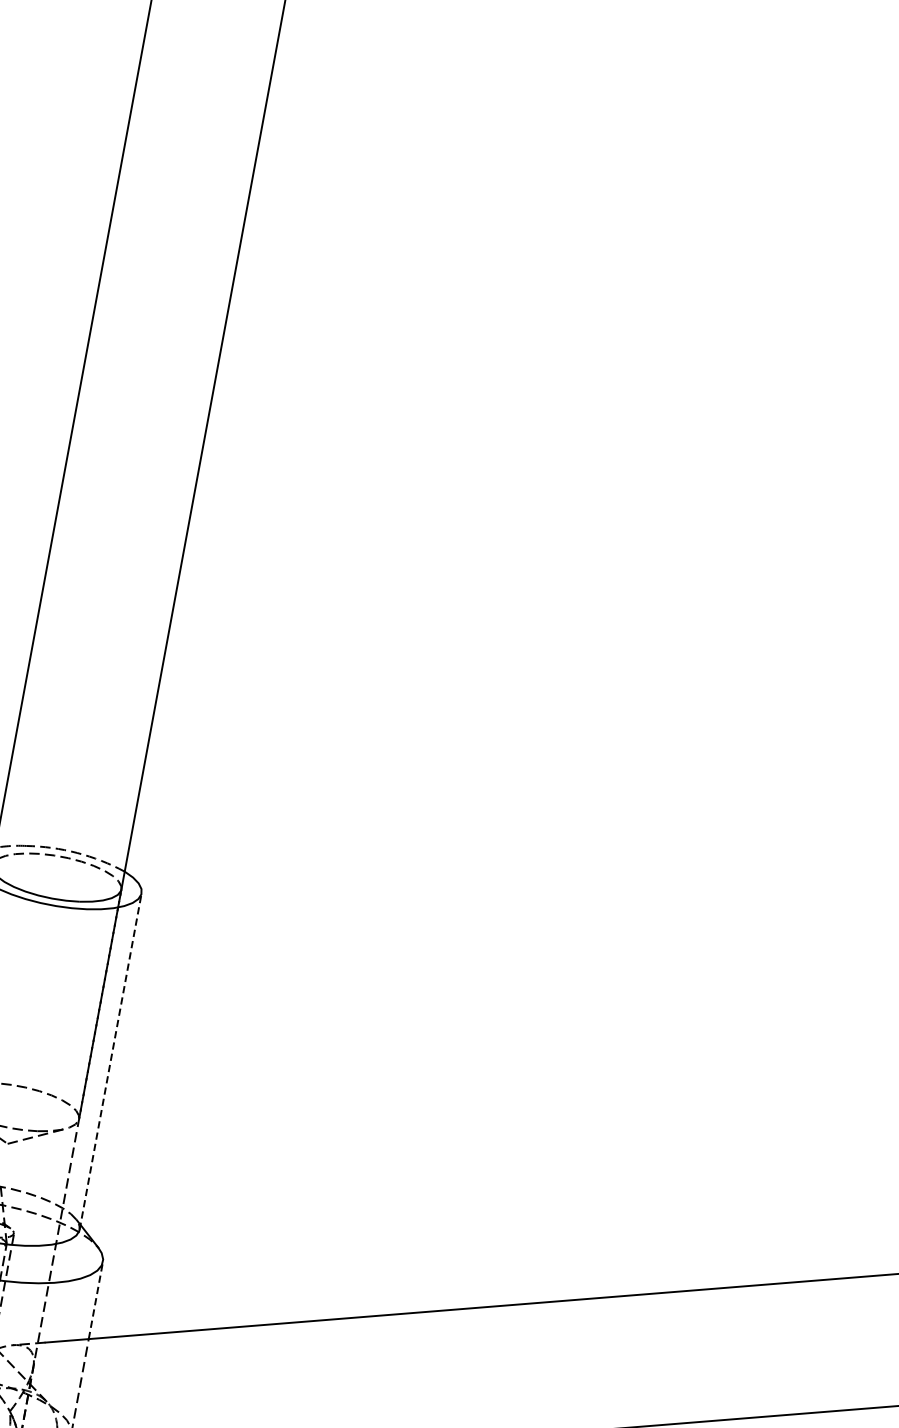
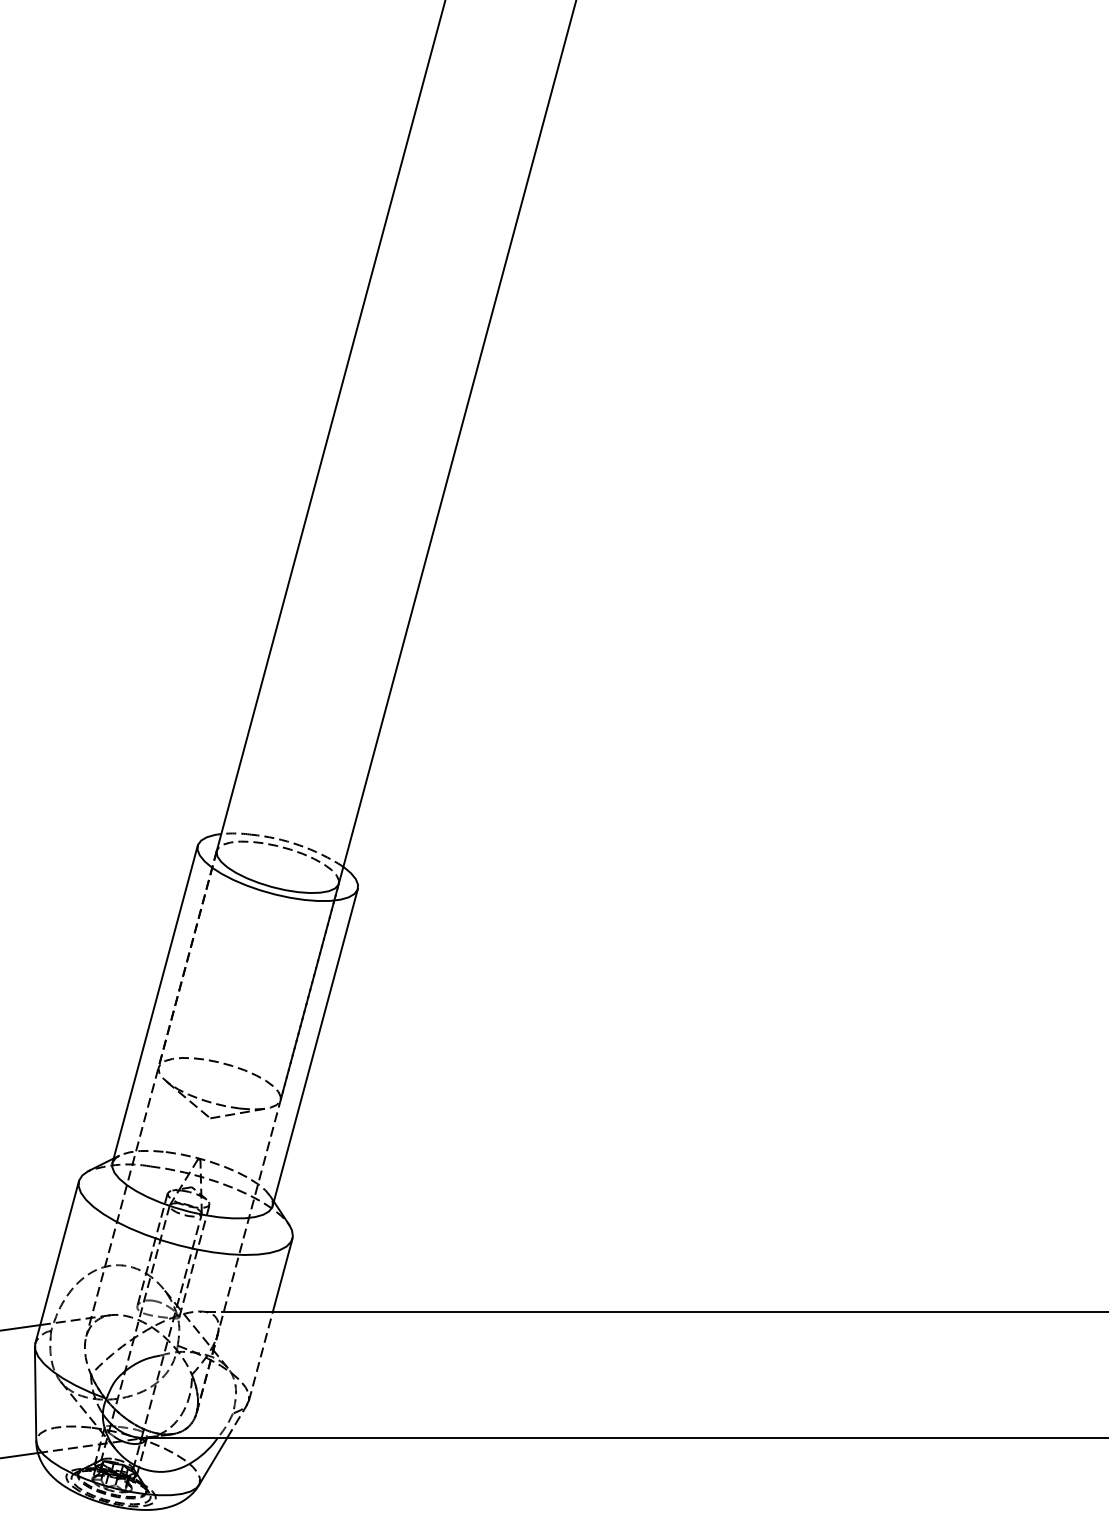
line: (110, 1061) -> (315, 1047), dashed -> solid
line: (95, 1300) -> (282, 1275), dashed -> solid

